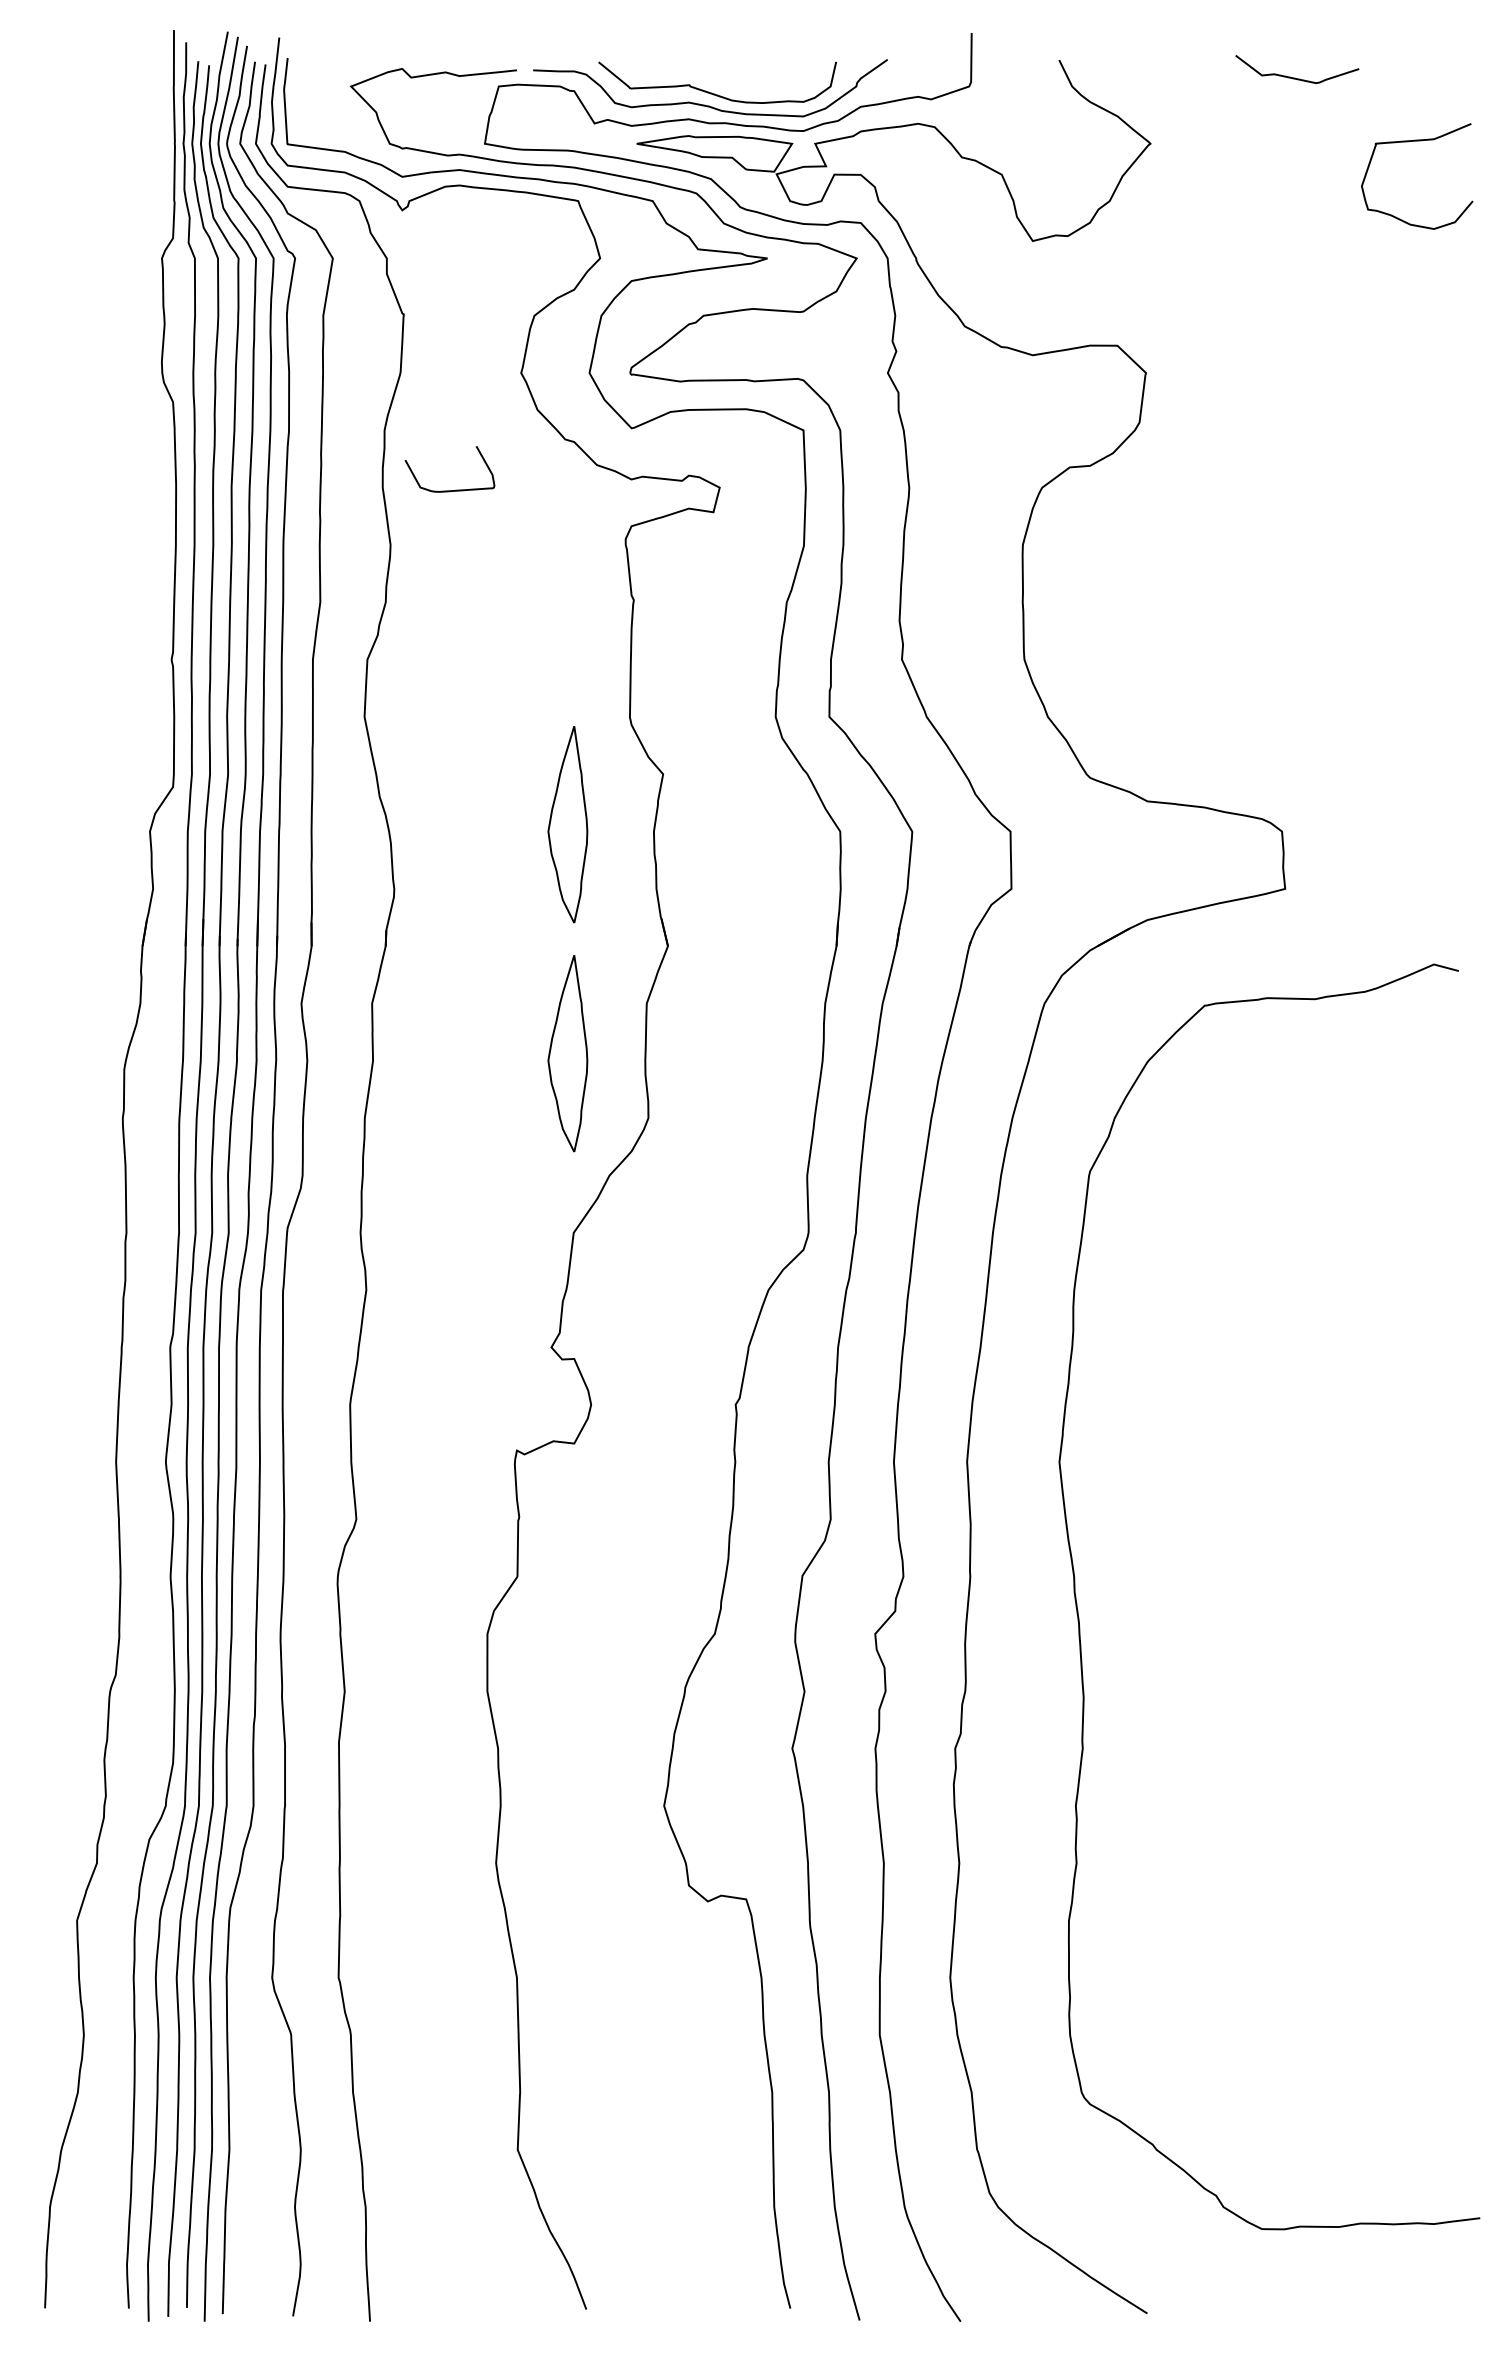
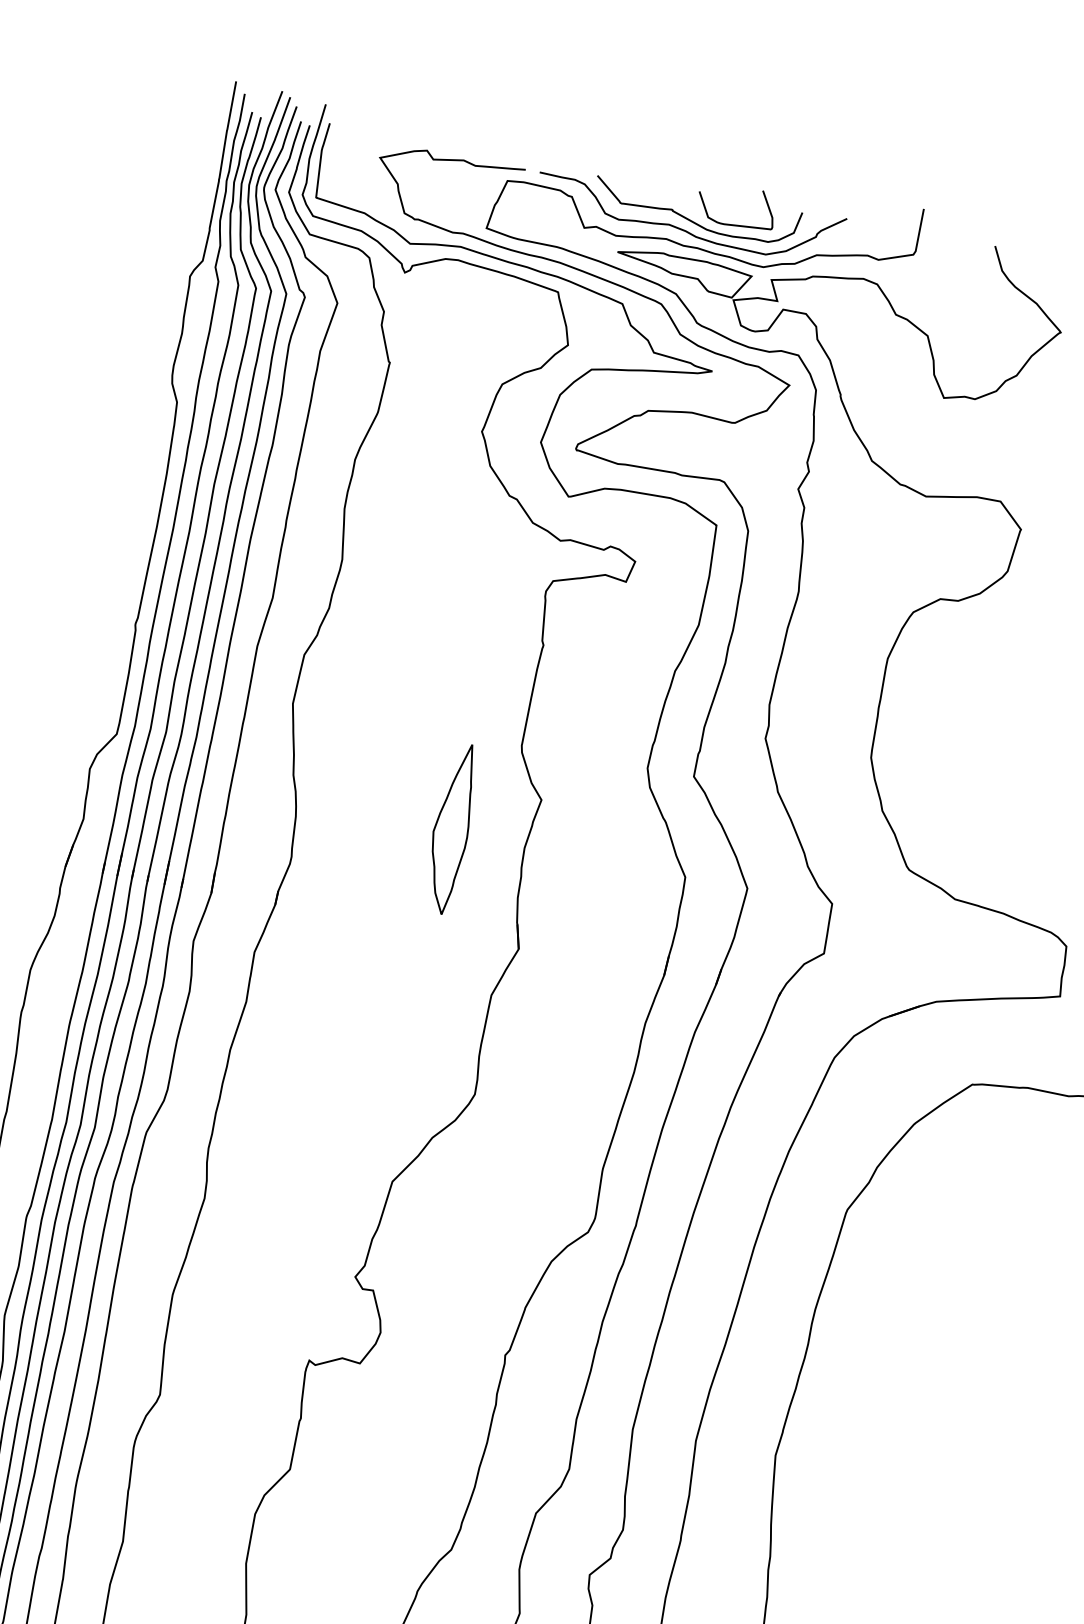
curve: (455, 489) -> (738, 224), moved
part: (567, 1053) -> (415, 1025), removed

